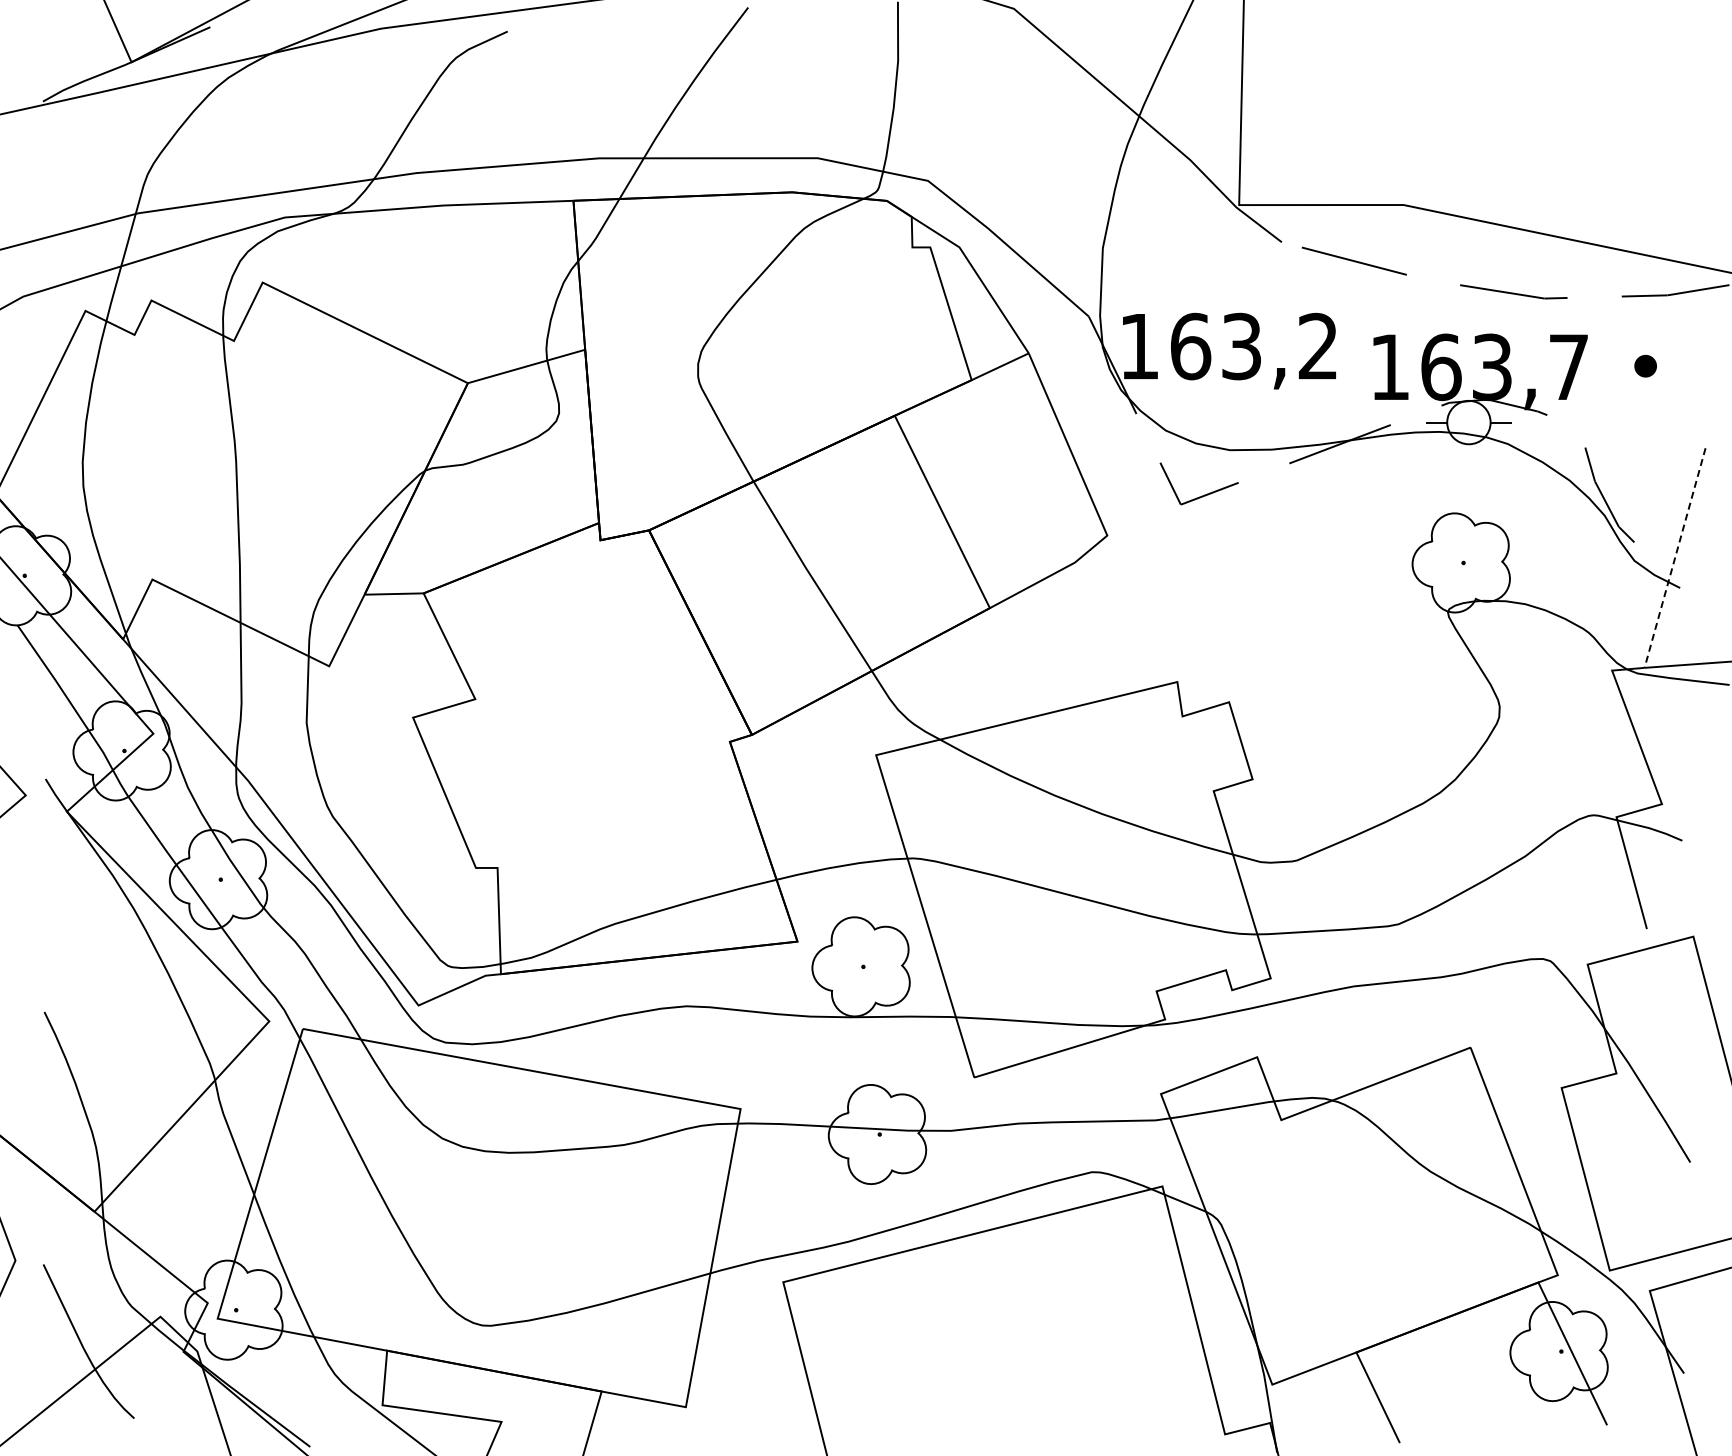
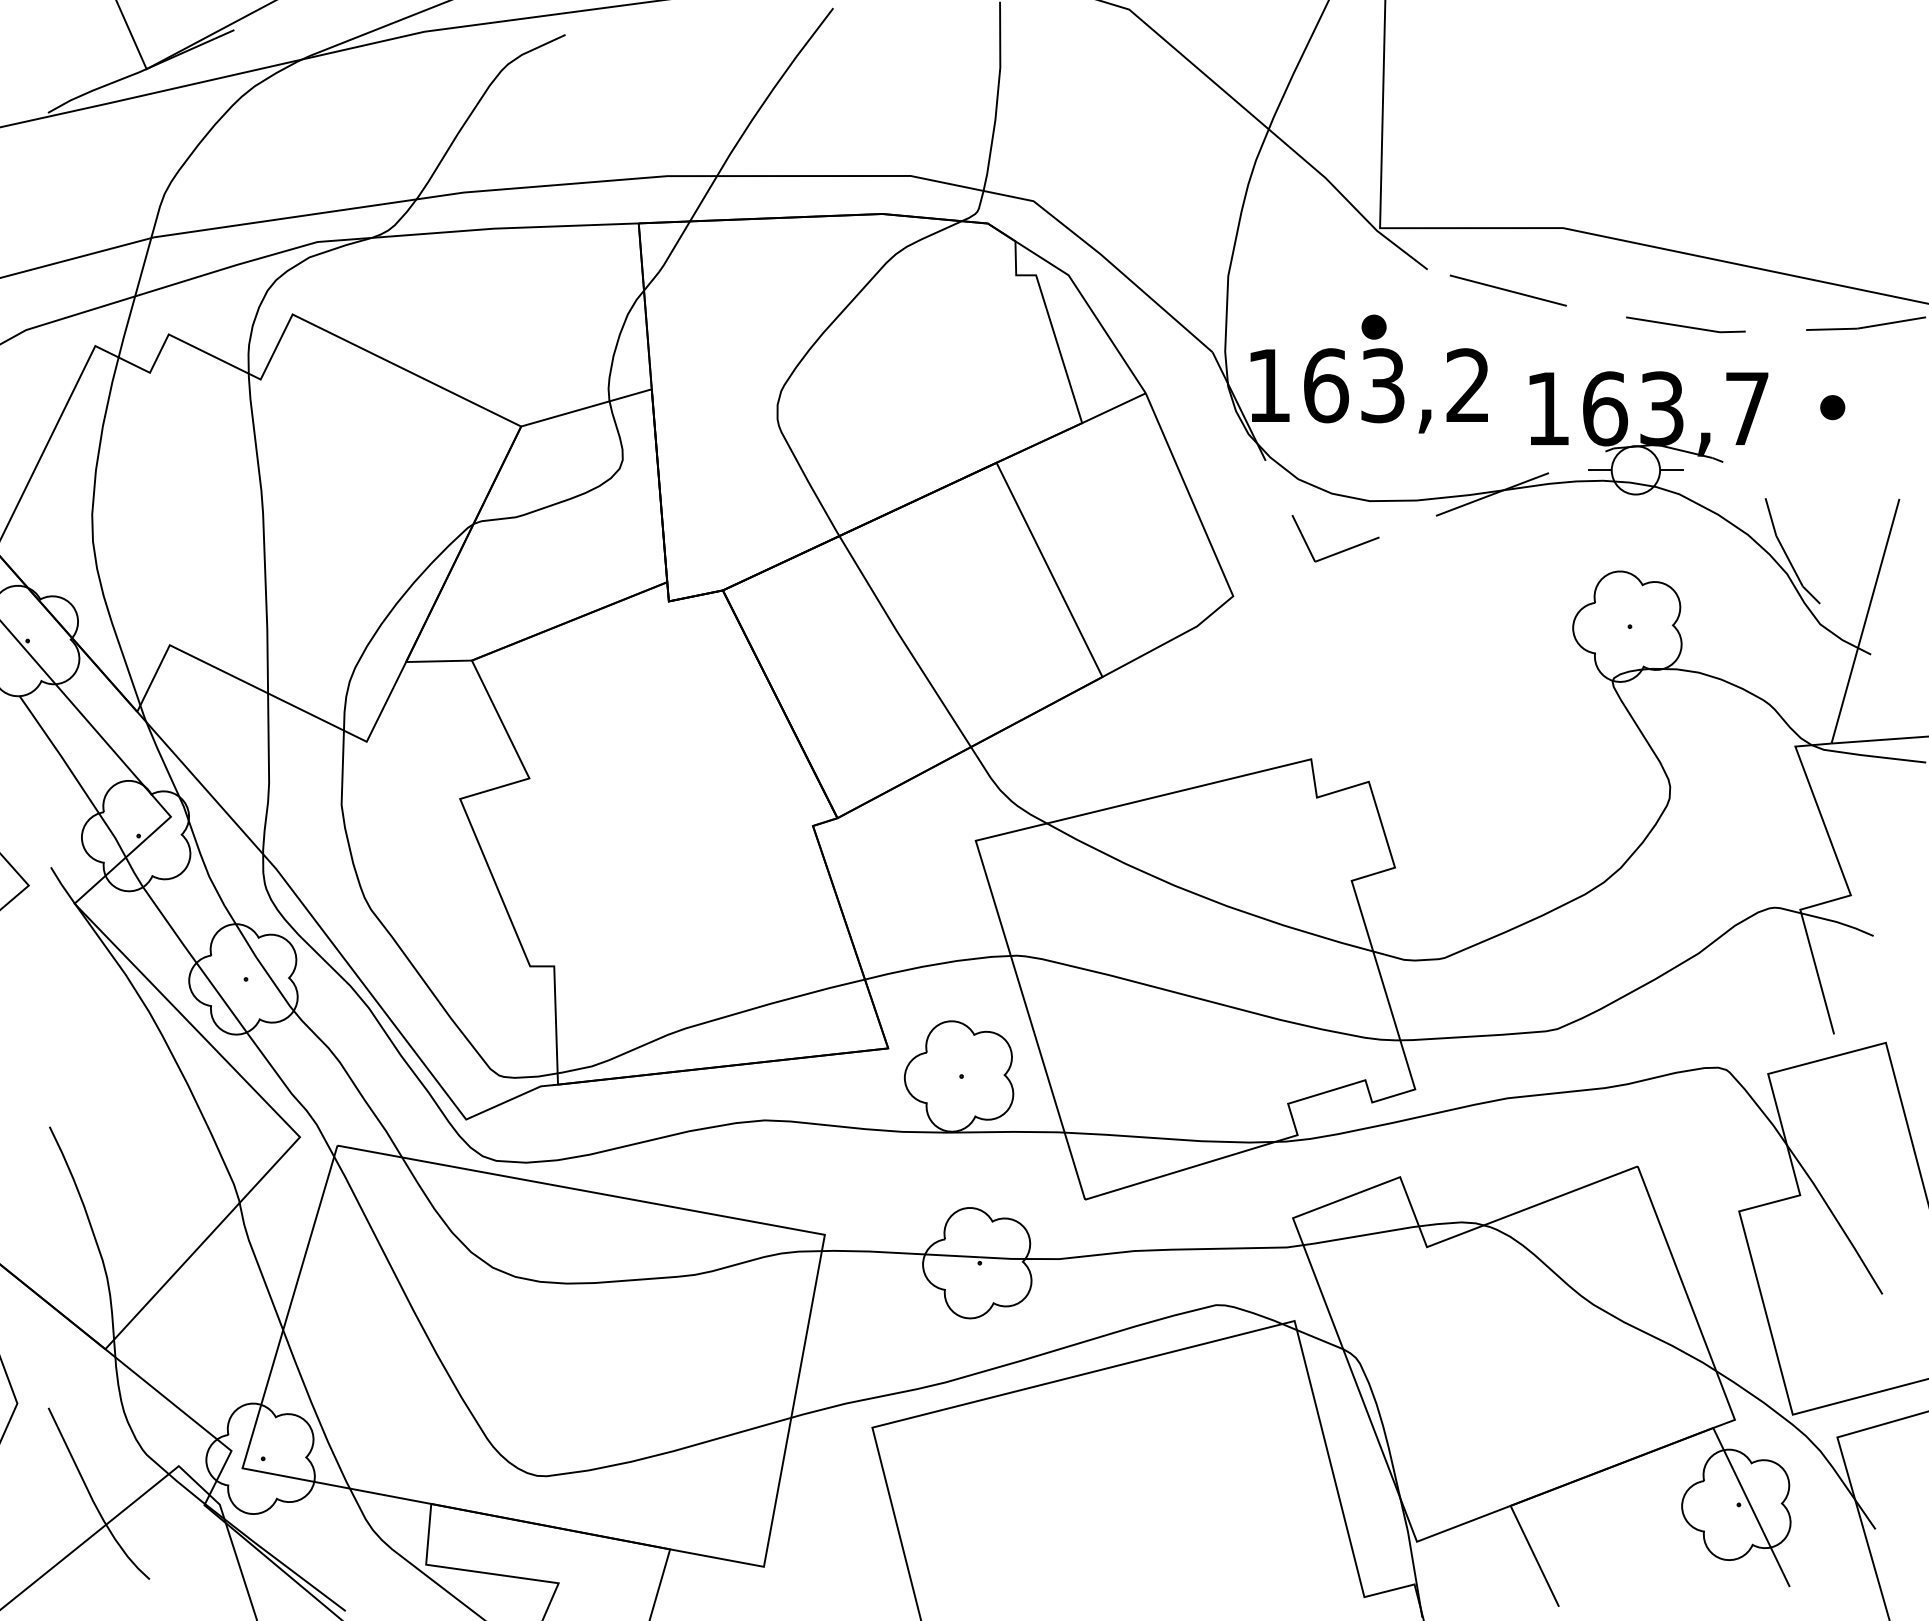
part: (1233, 293) -> (1373, 326), added
line: (1675, 558) -> (1865, 621), dashed -> solid

